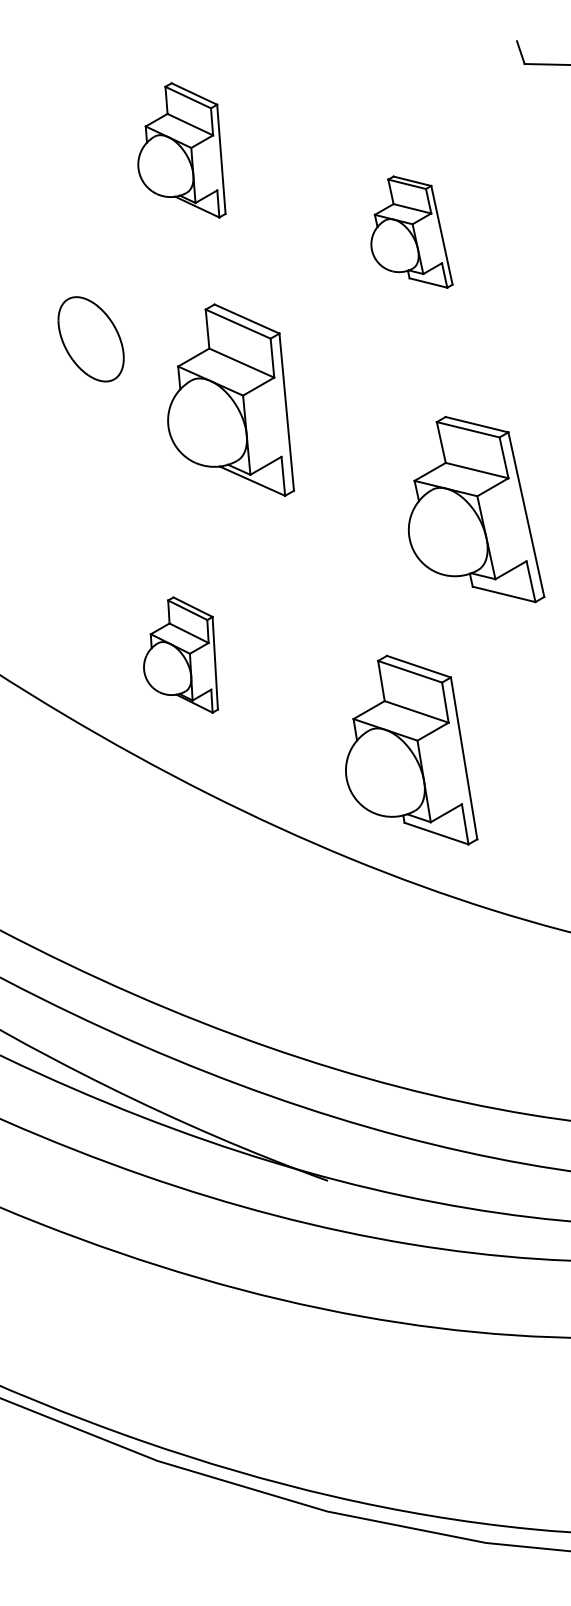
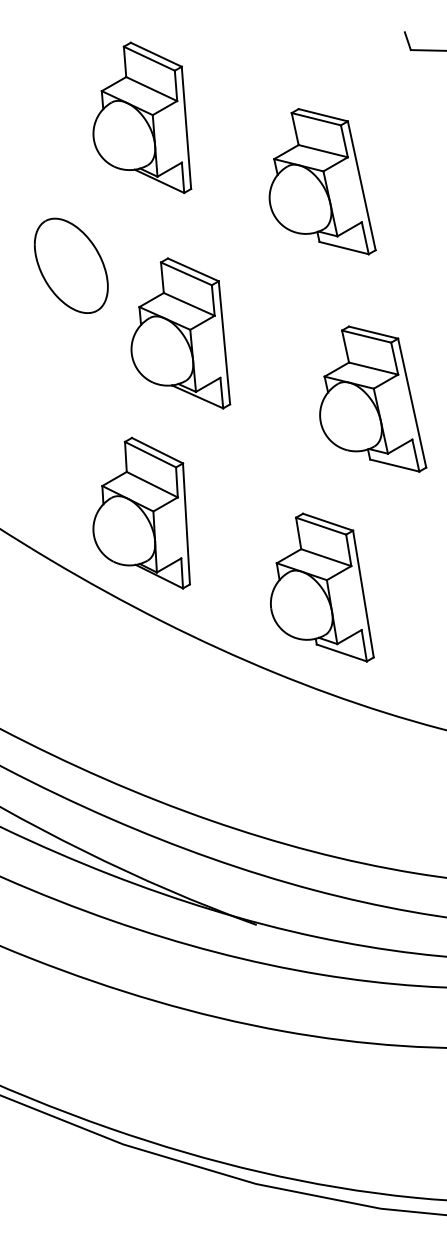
part: (182, 150) -> (142, 117), size x1.43
part: (411, 231) -> (322, 181), size x1.67
part: (90, 338) -> (70, 265), size x1.43
part: (230, 400) -> (180, 333), moved
part: (180, 654) -> (141, 512), size x1.67

